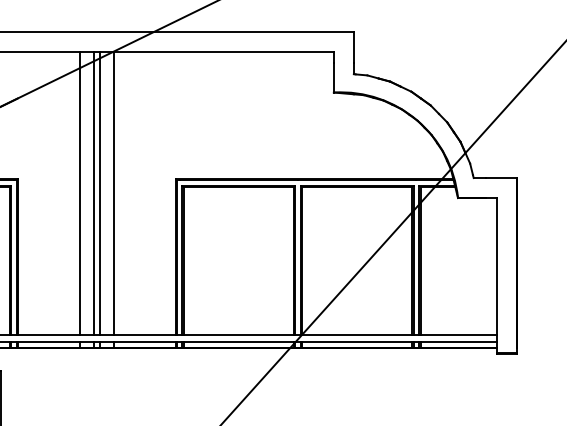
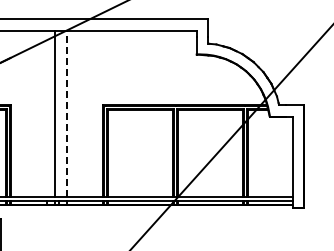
line: (80, 192) -> (47, 113), removed
line: (101, 192) -> (59, 113), removed
line: (112, 192) -> (66, 113), solid -> dashed

